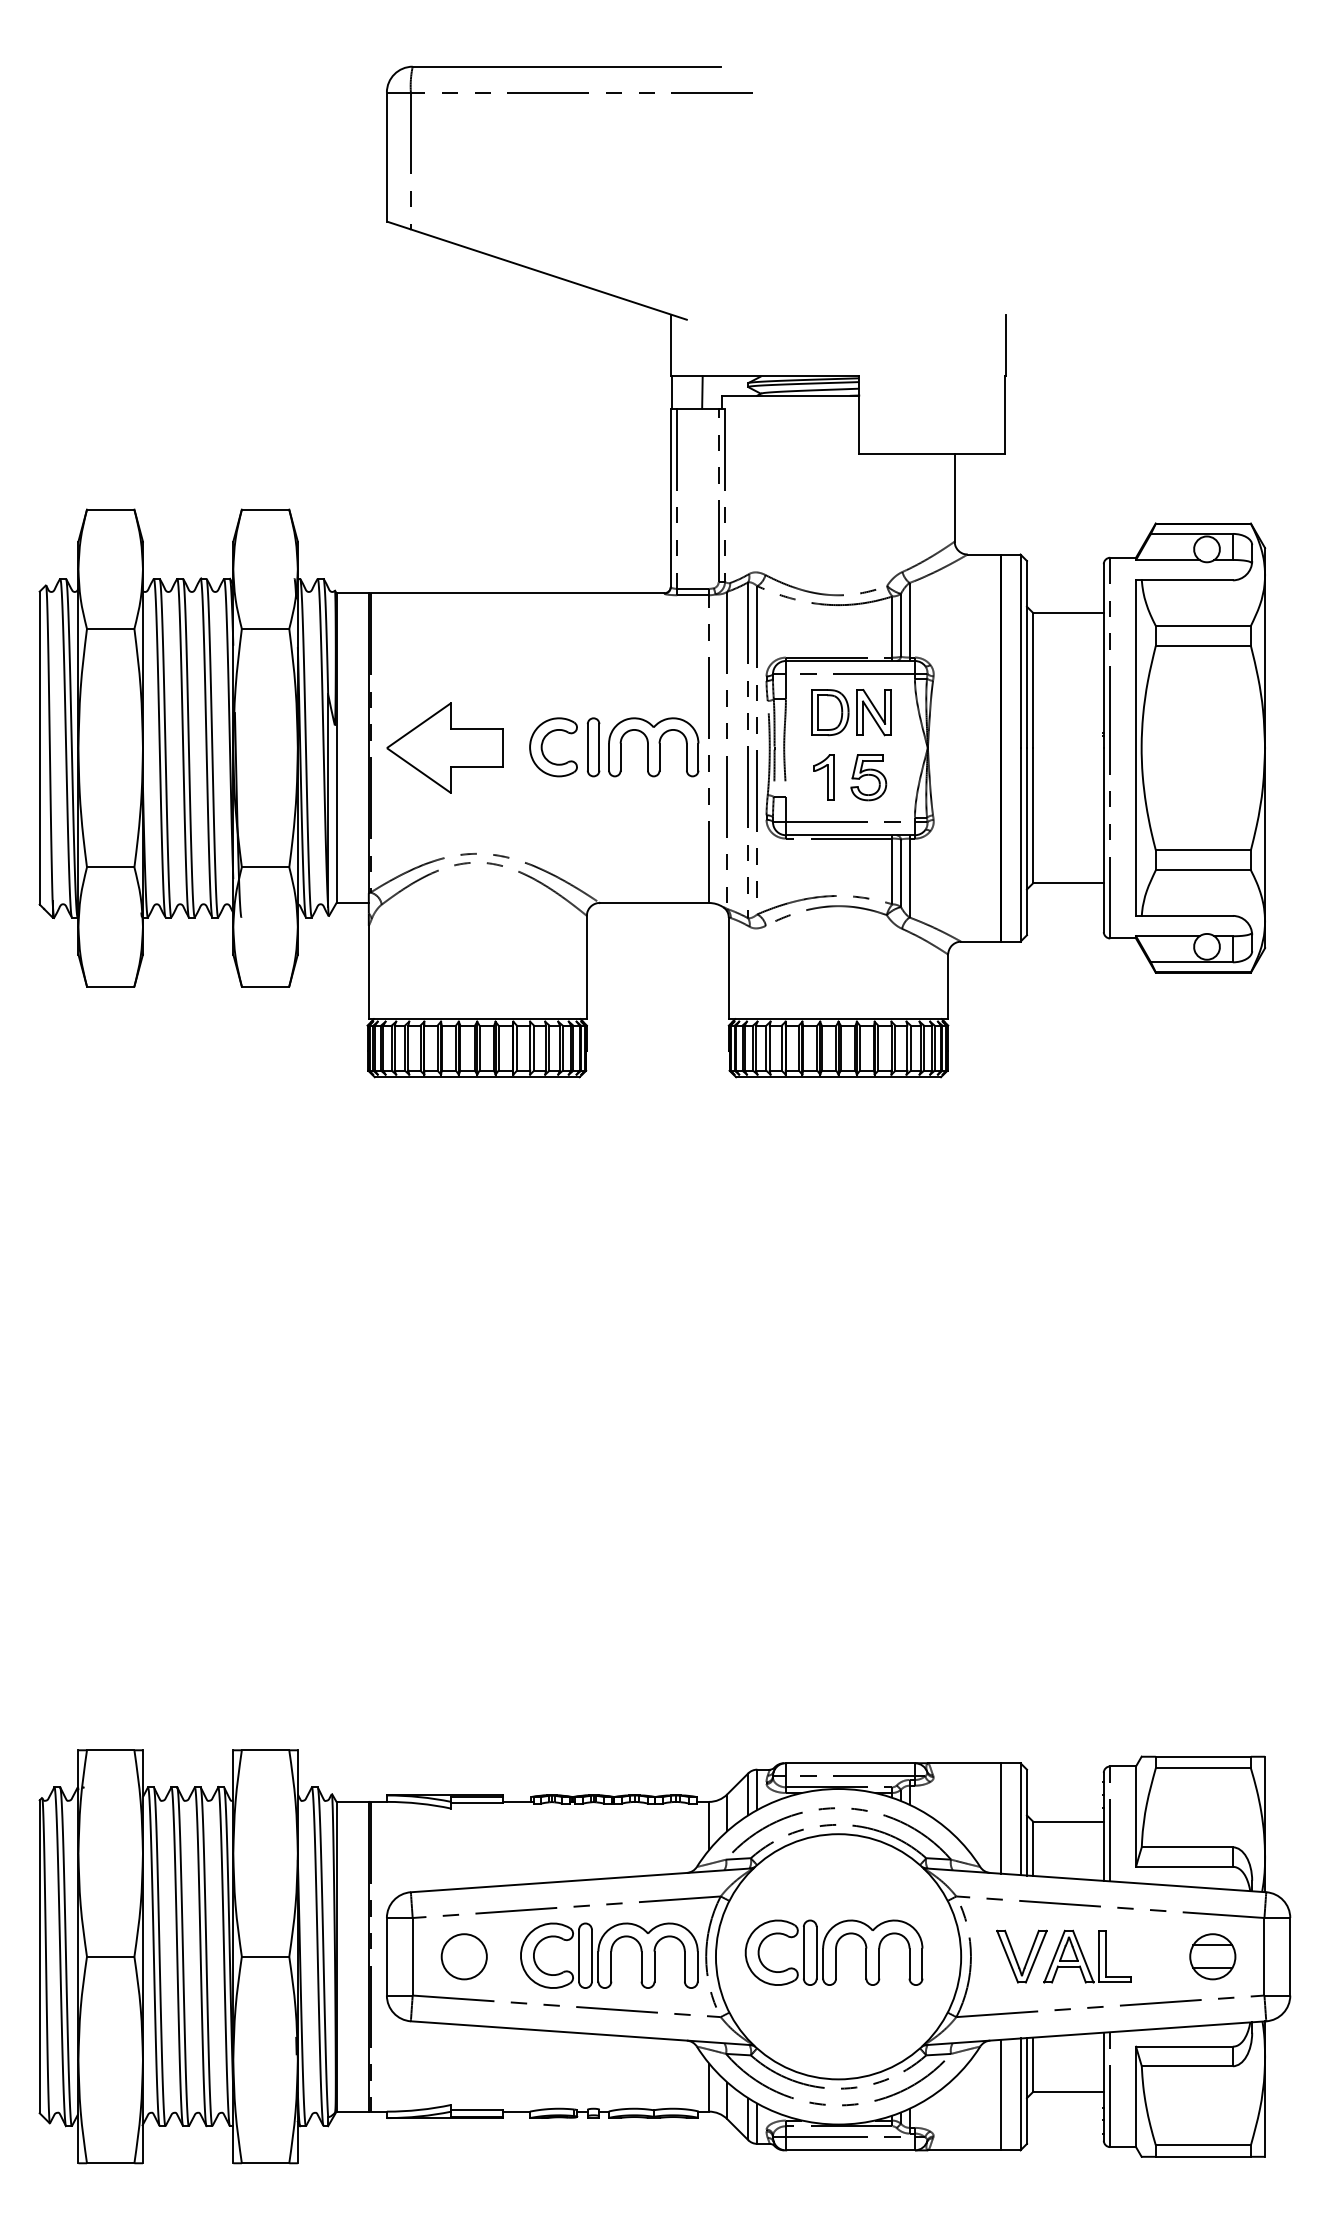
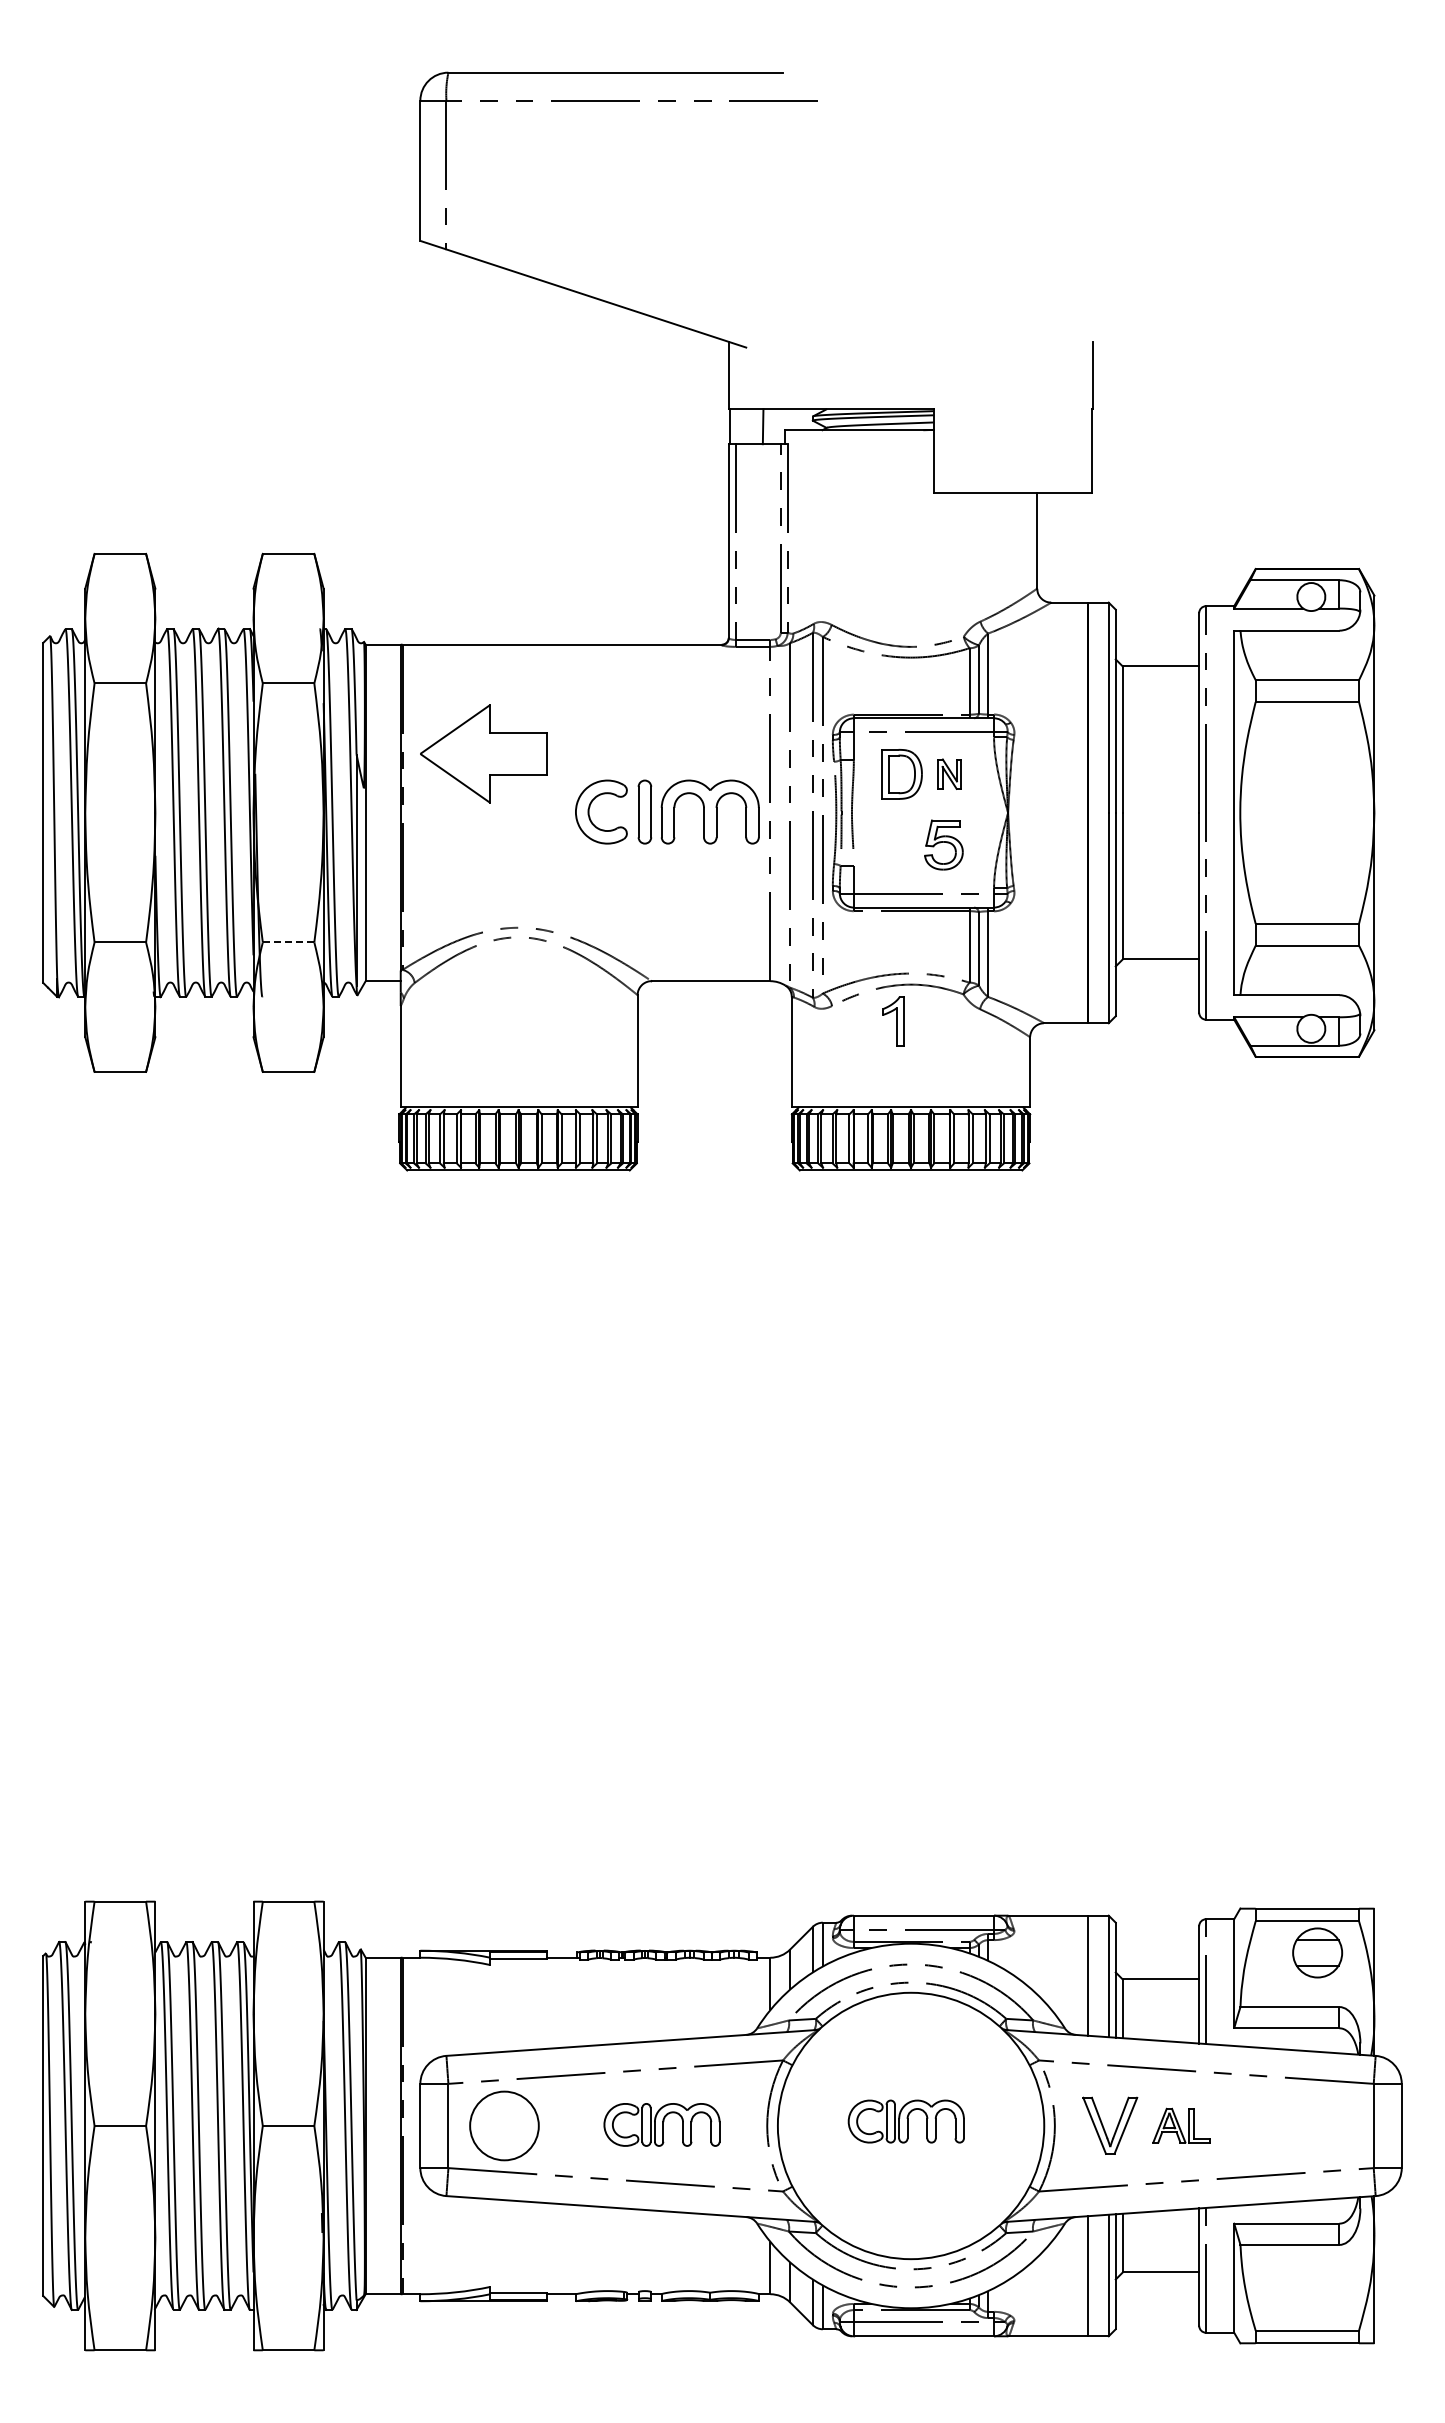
part: (873, 711) -> (949, 773), size x0.6
part: (445, 747) -> (483, 753), moved
part: (824, 777) -> (893, 1021), moved
line: (265, 867) -> (288, 942), solid -> dashed
part: (834, 1952) -> (906, 2121), size x0.6
part: (608, 1955) -> (661, 2124), size x0.6
circle: (464, 1956) -> (504, 2125), size x1.4
part: (1087, 1956) -> (1181, 2125), size x0.6
part: (1212, 1956) -> (1317, 1952), moved

